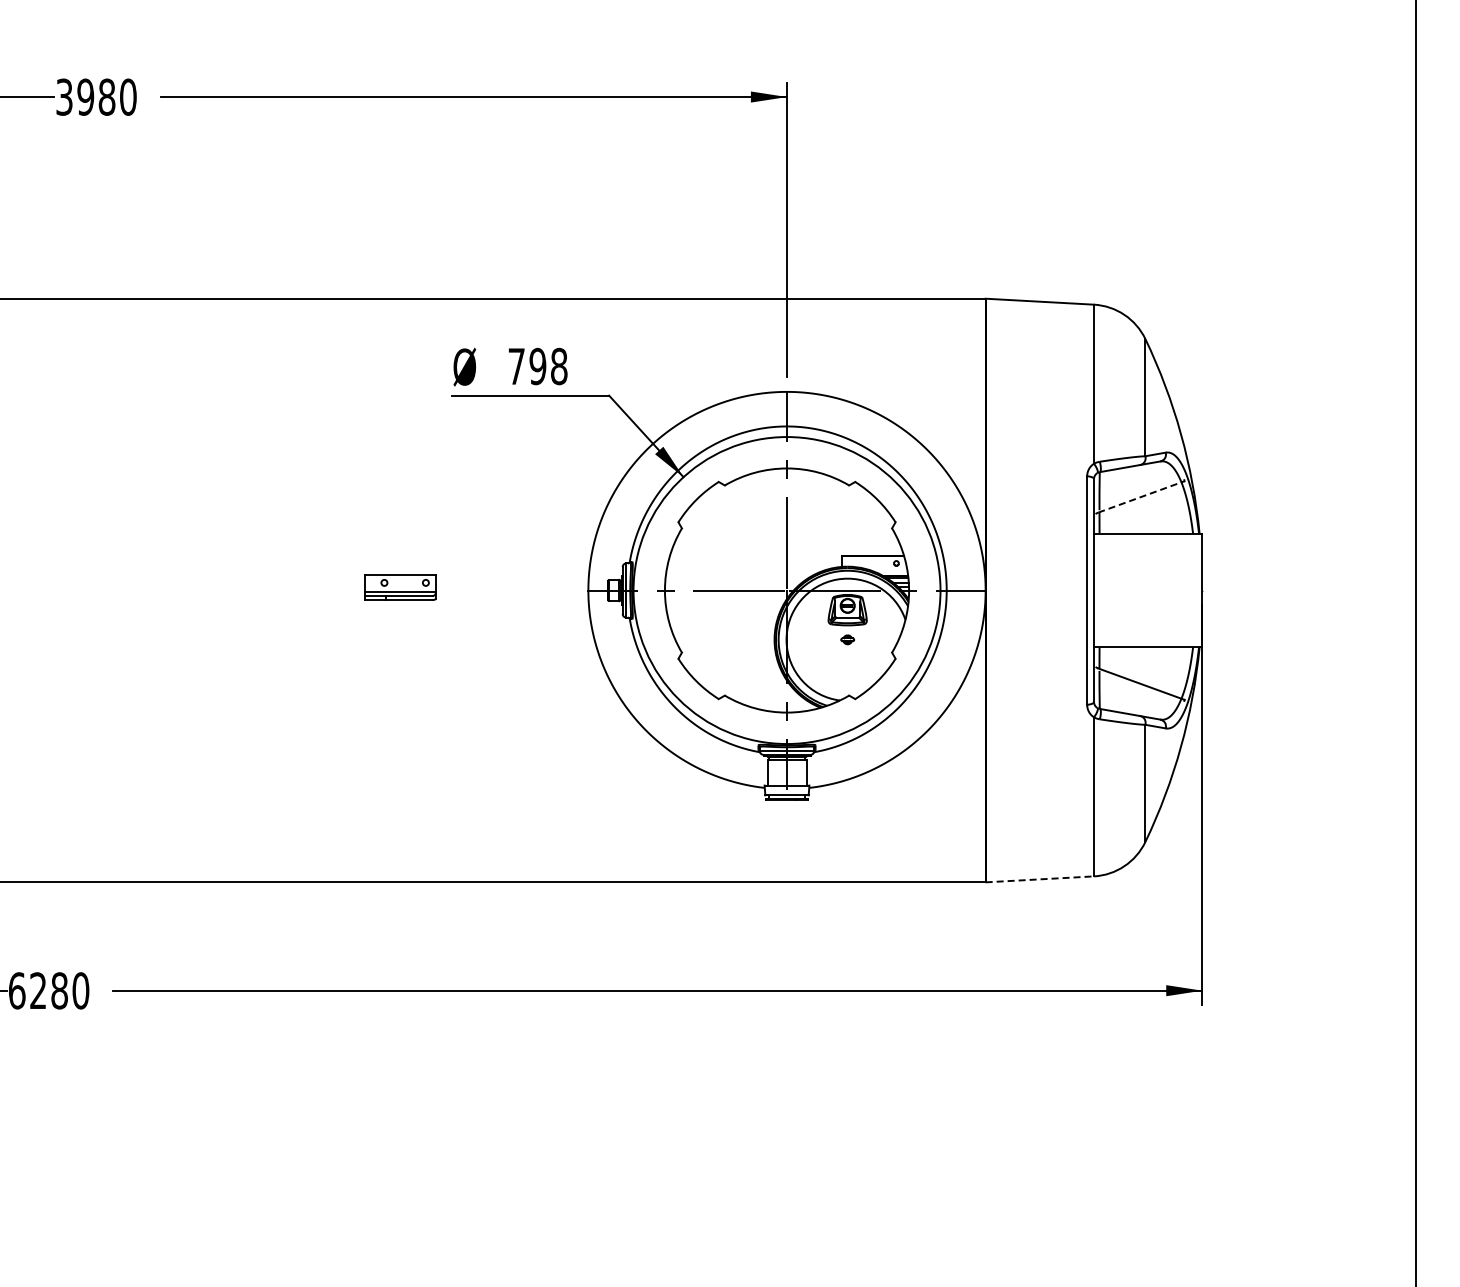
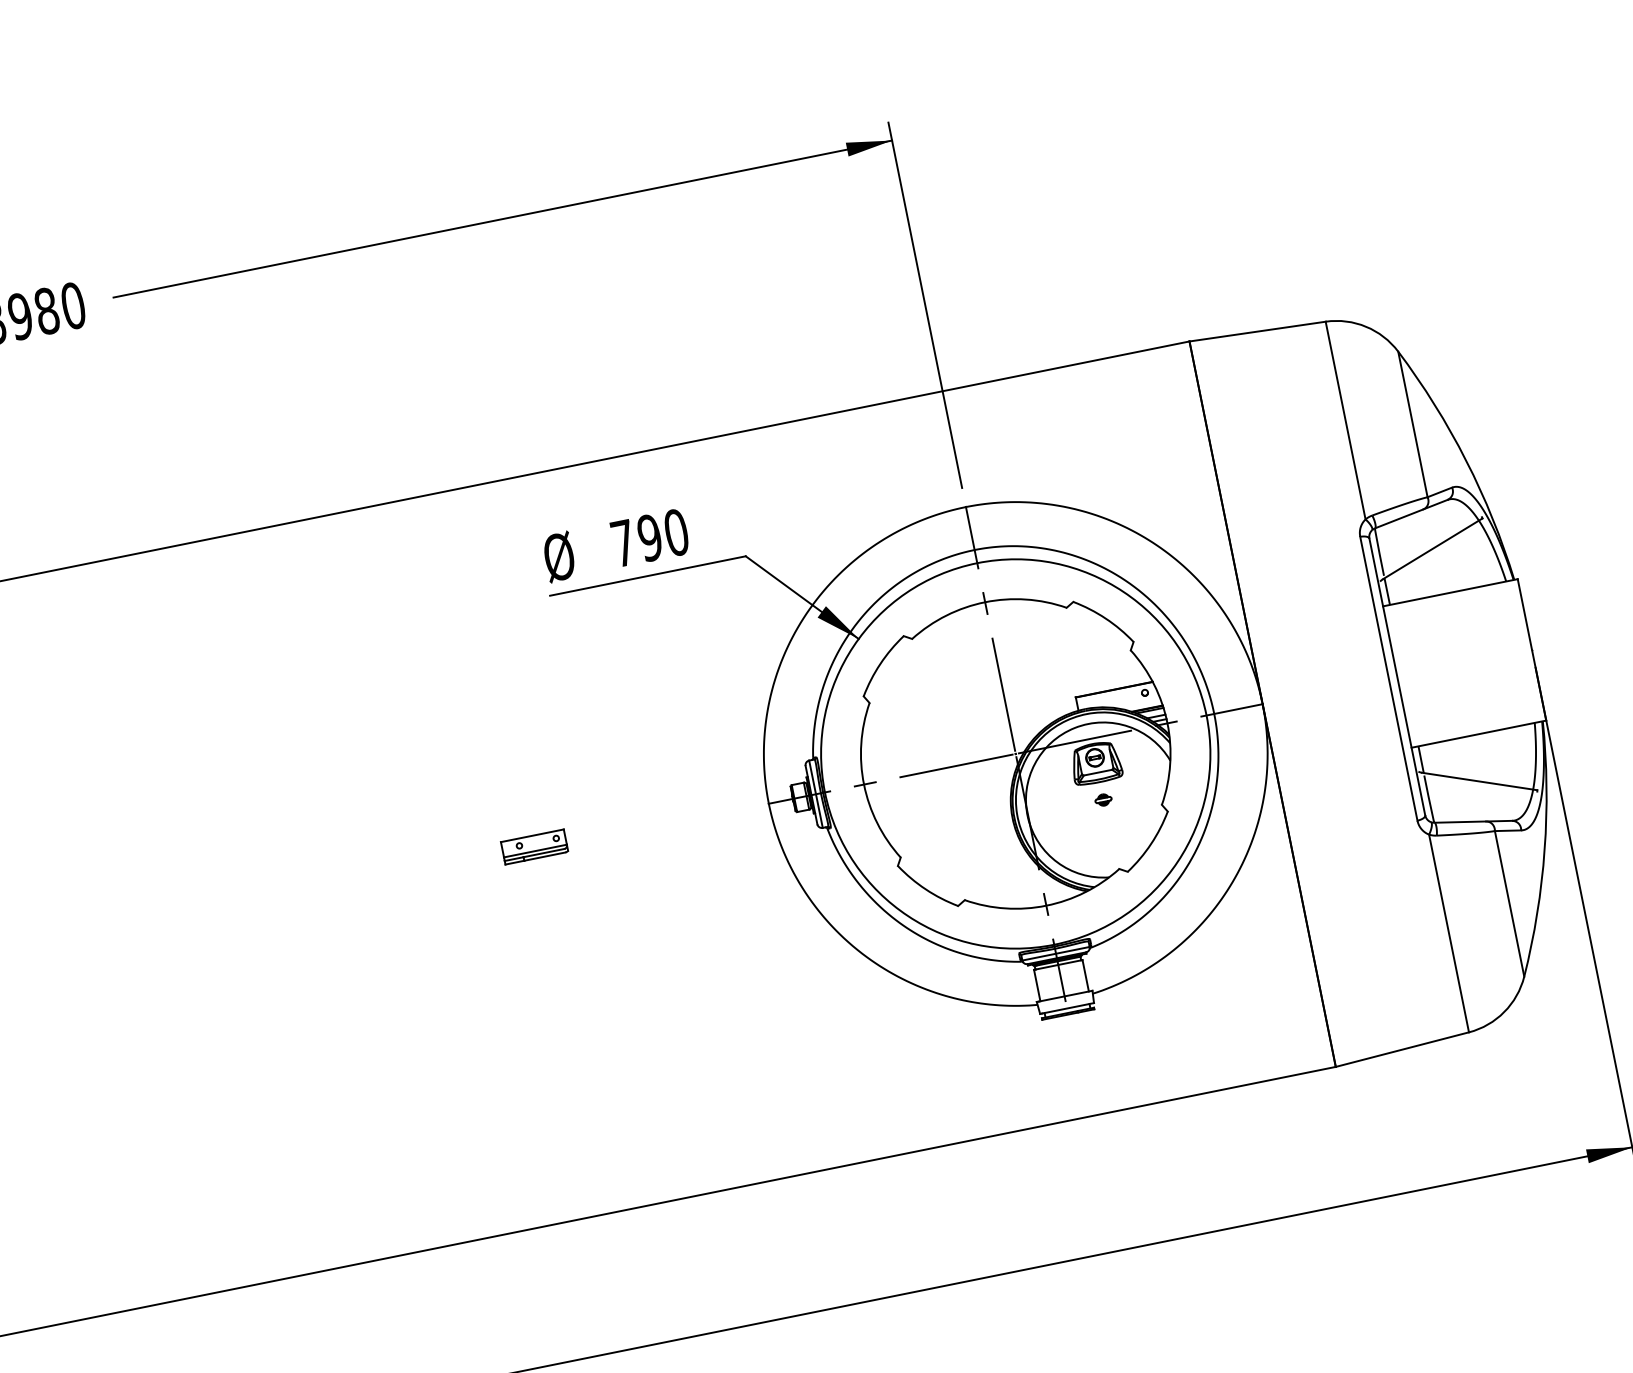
text: (559, 366) -> (676, 532), 798 -> 790
line: (1141, 496) -> (1432, 548), dashed -> solid
part: (400, 587) -> (534, 847), size x0.71
line: (1040, 879) -> (1403, 1049), dashed -> solid

